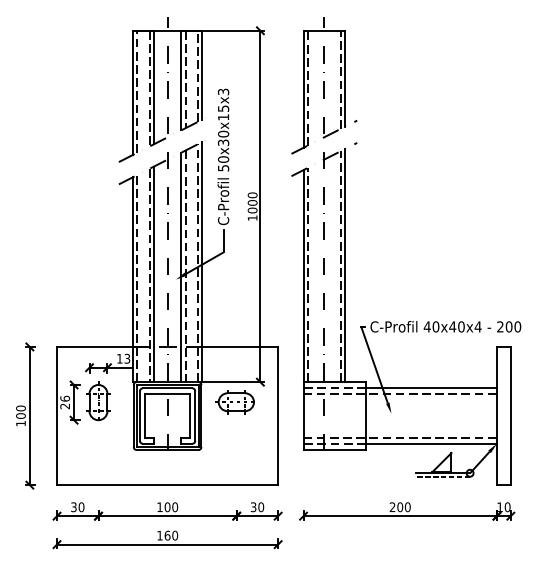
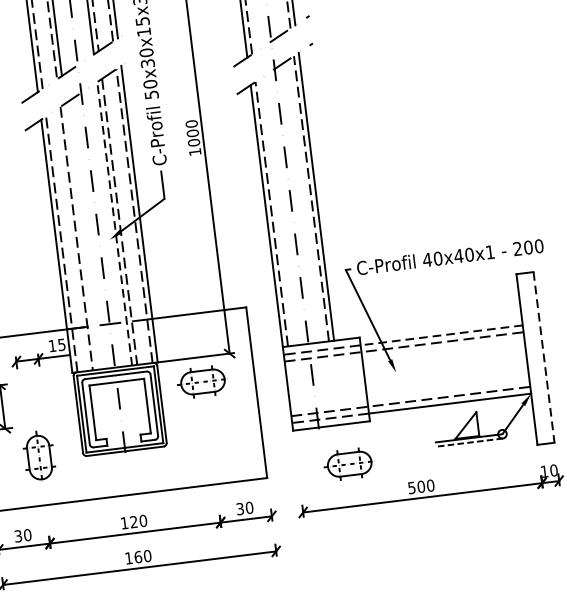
line: (181, 267) -> (114, 223), solid -> dashed
line: (153, 274) -> (81, 236), removed
text: (477, 326) -> (489, 251), 40x40x4 -> 40x40x1
text: (127, 357) -> (61, 343), 13 -> 15
line: (431, 388) -> (441, 335), solid -> dashed
part: (98, 401) -> (39, 456), moved
line: (510, 416) -> (543, 358), solid -> dashed
part: (343, 482) -> (347, 464), added
text: (167, 507) -> (133, 522), 100 -> 120
text: (392, 507) -> (411, 488), 200 -> 500

